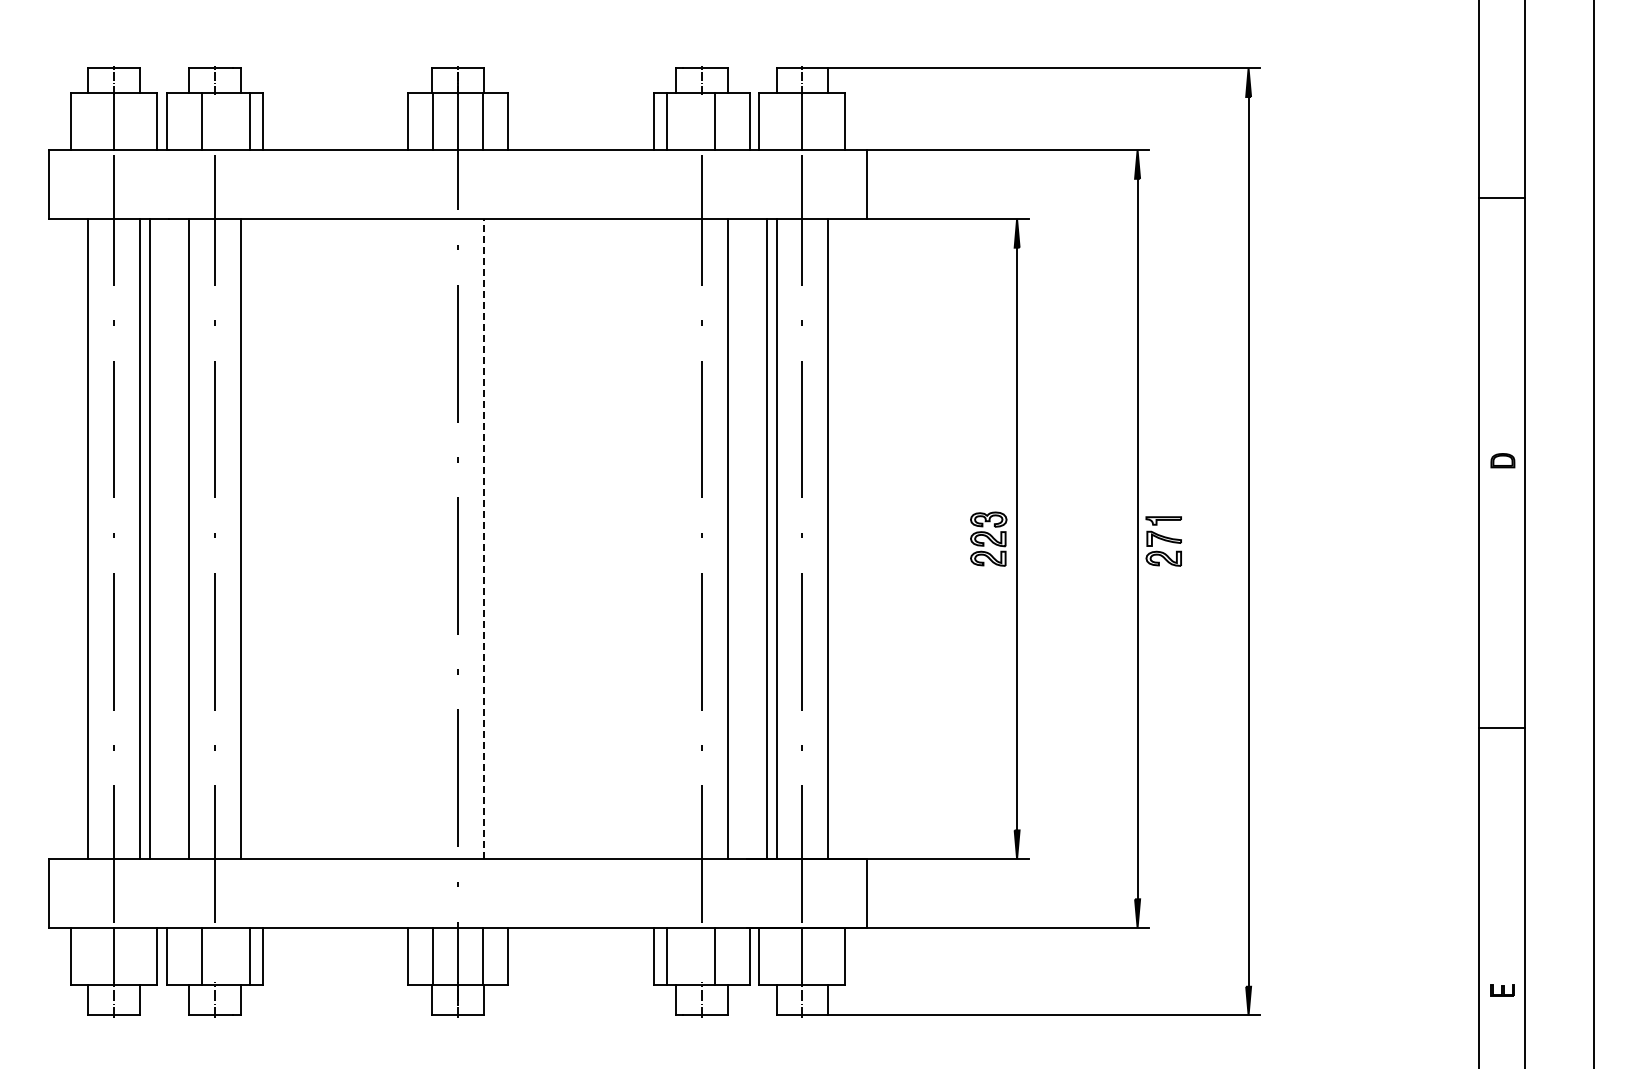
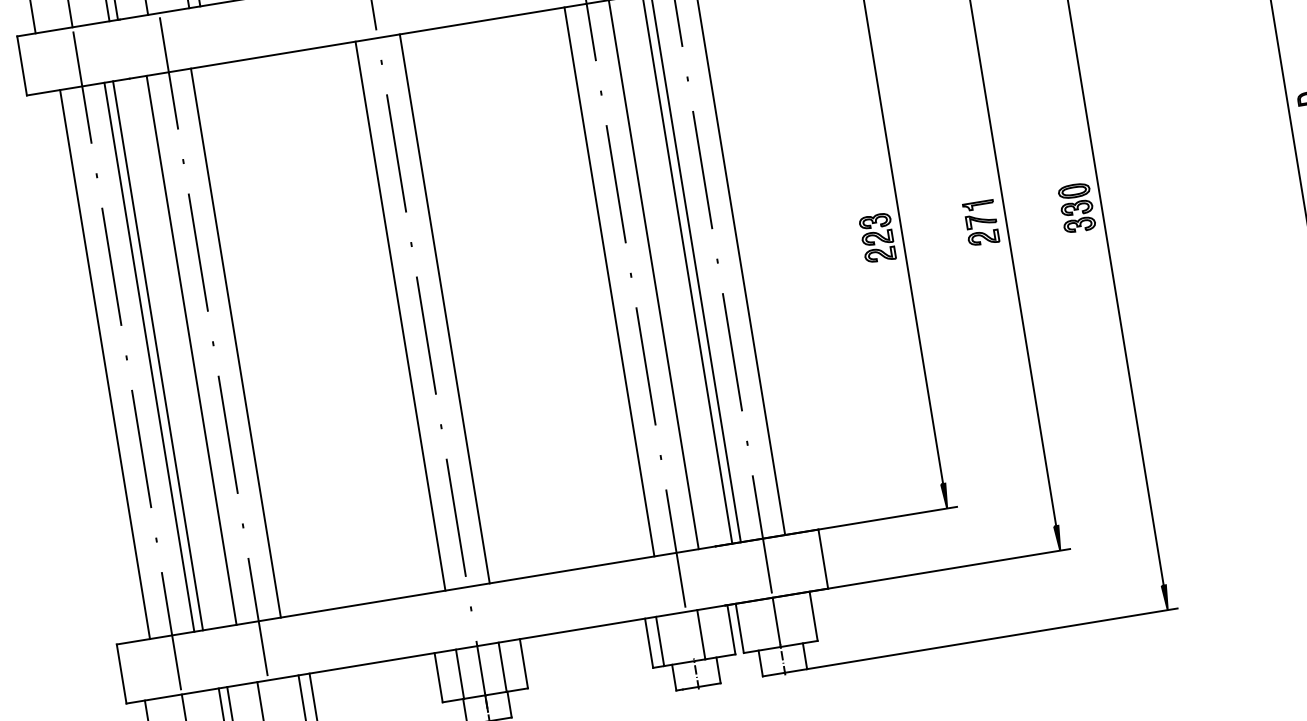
line: (432, 539) -> (400, 316), added
line: (483, 539) -> (444, 309), dashed -> solid
line: (675, 539) -> (609, 282), added
part: (1163, 541) -> (981, 223), moved
part: (1219, 541) -> (1076, 207), added

